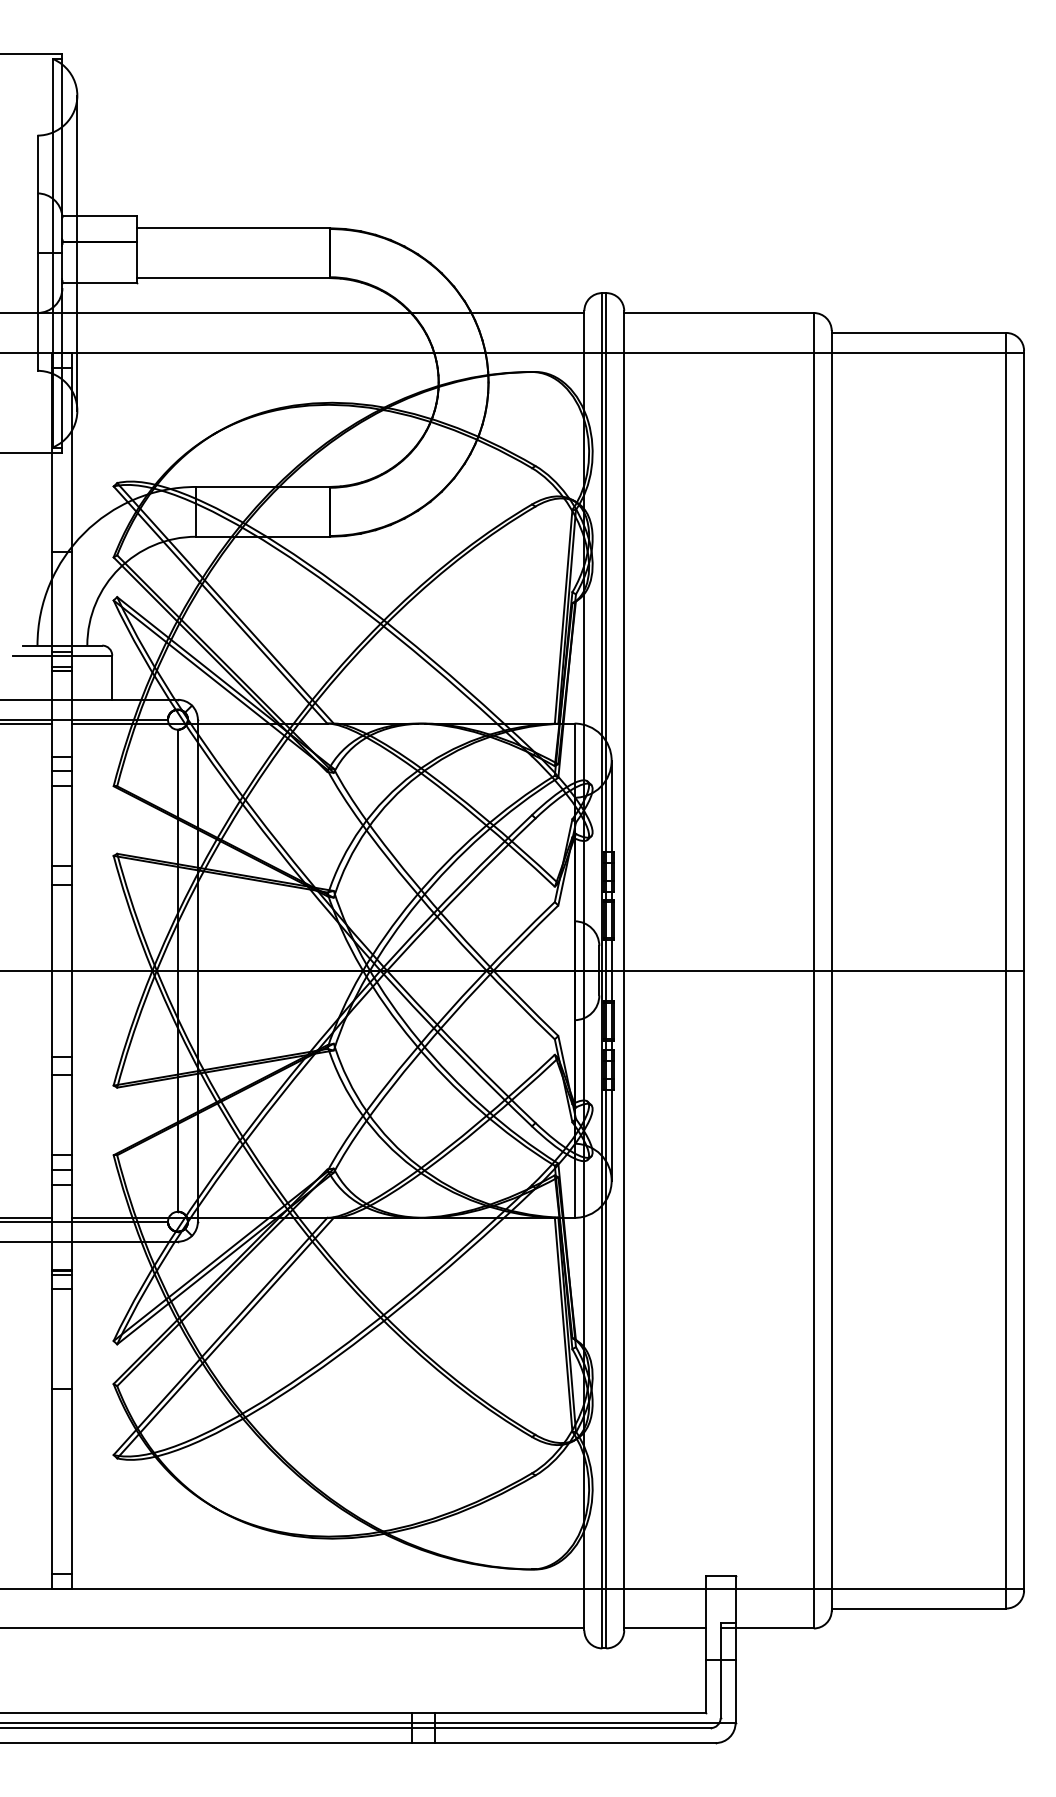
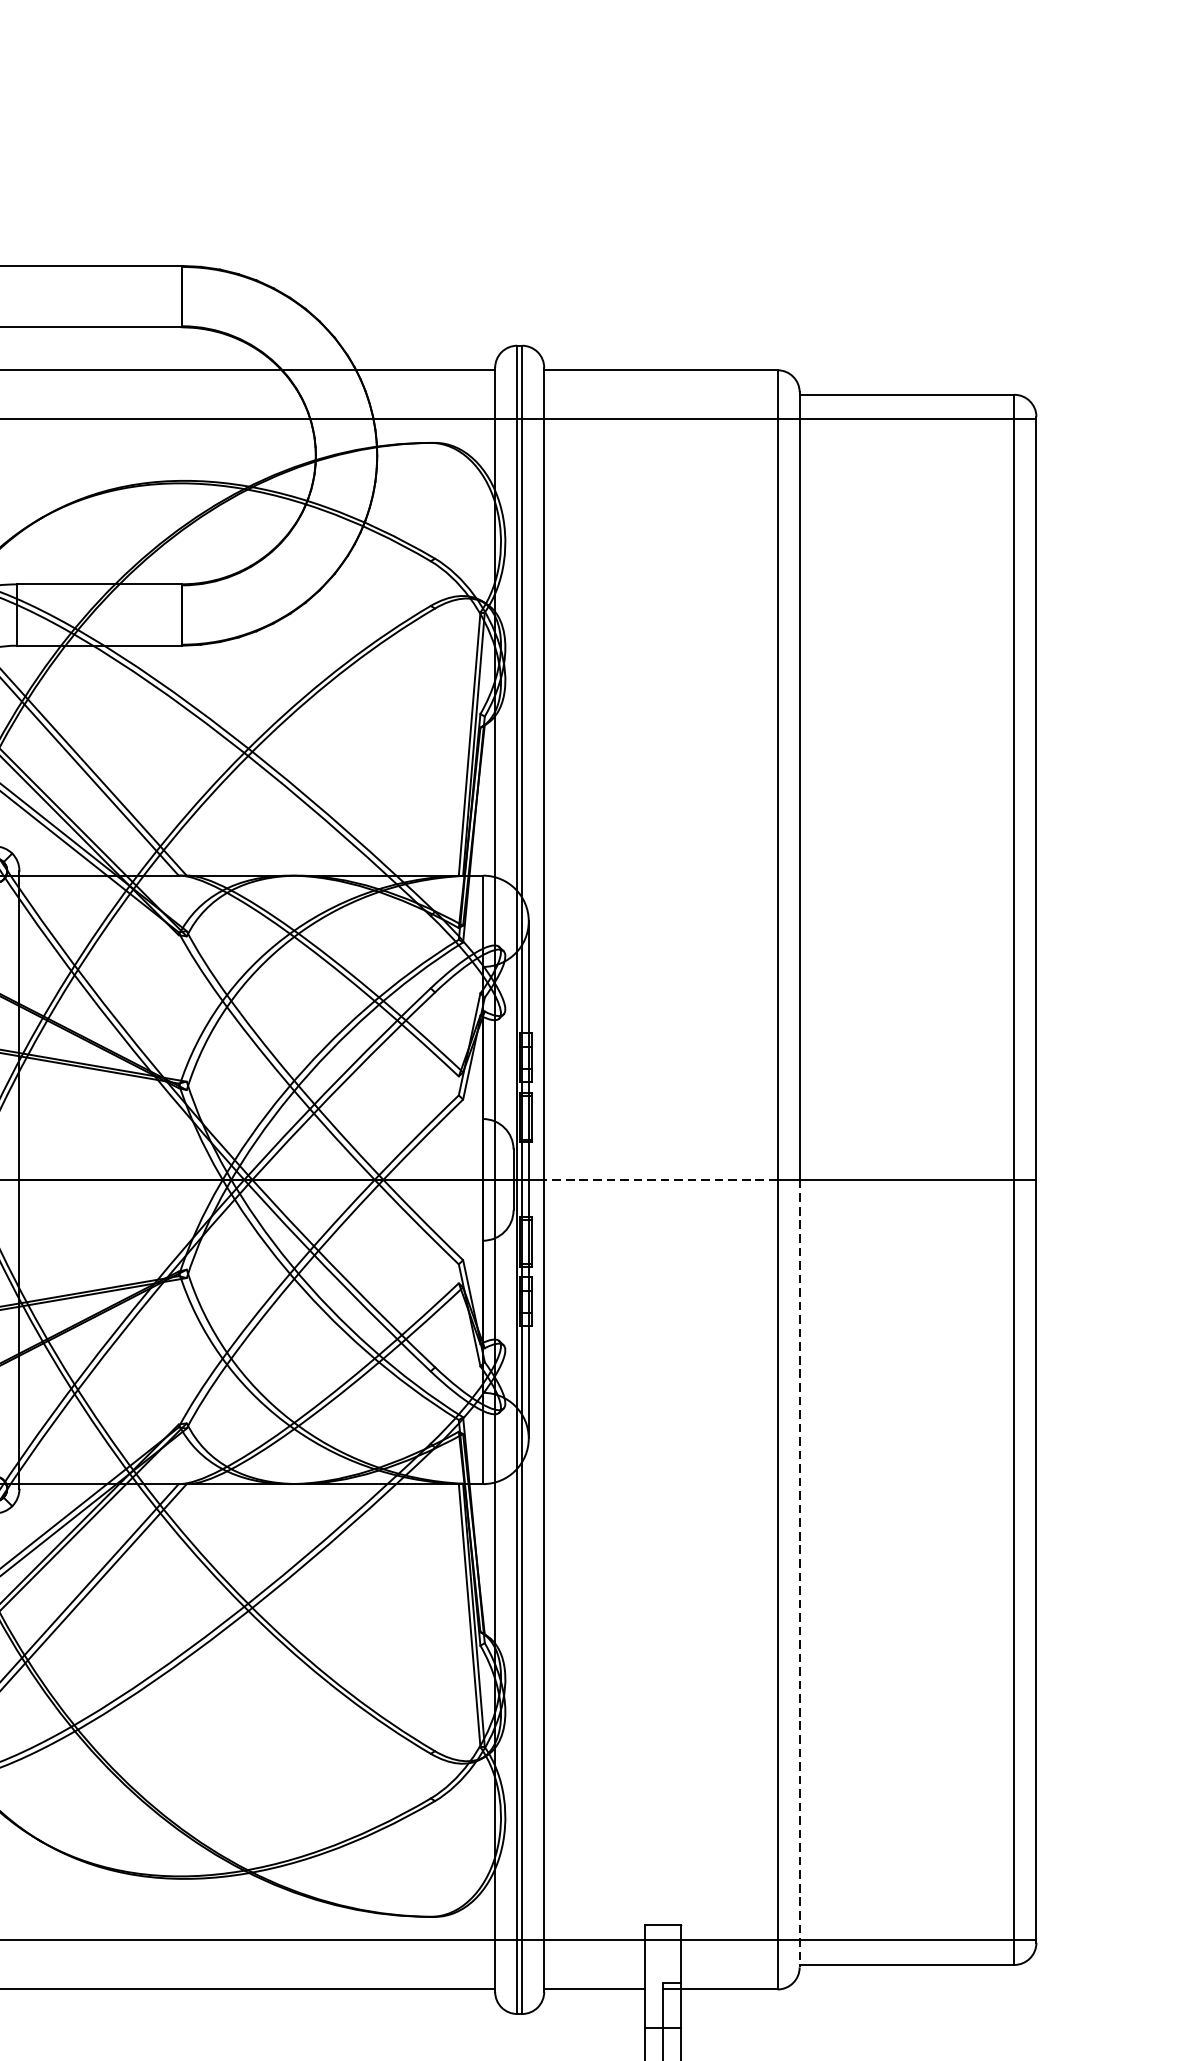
line: (719, 970) -> (661, 1179), solid -> dashed
line: (831, 1290) -> (799, 1573), solid -> dashed

